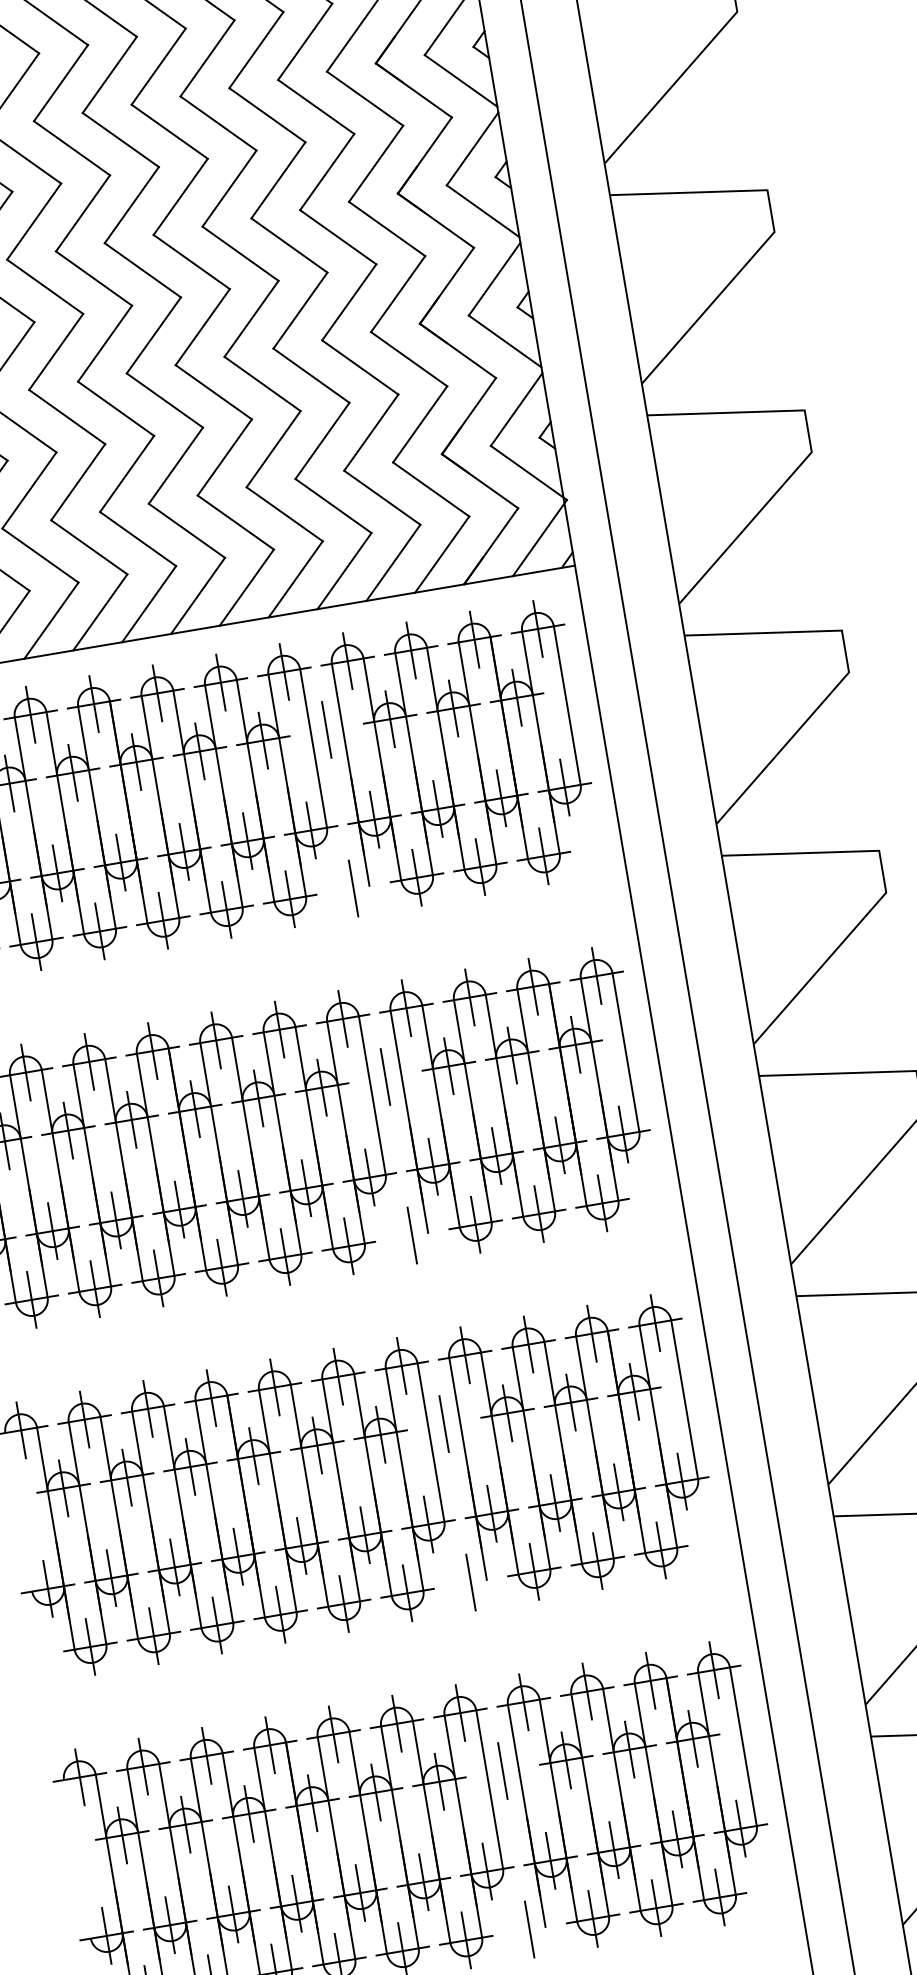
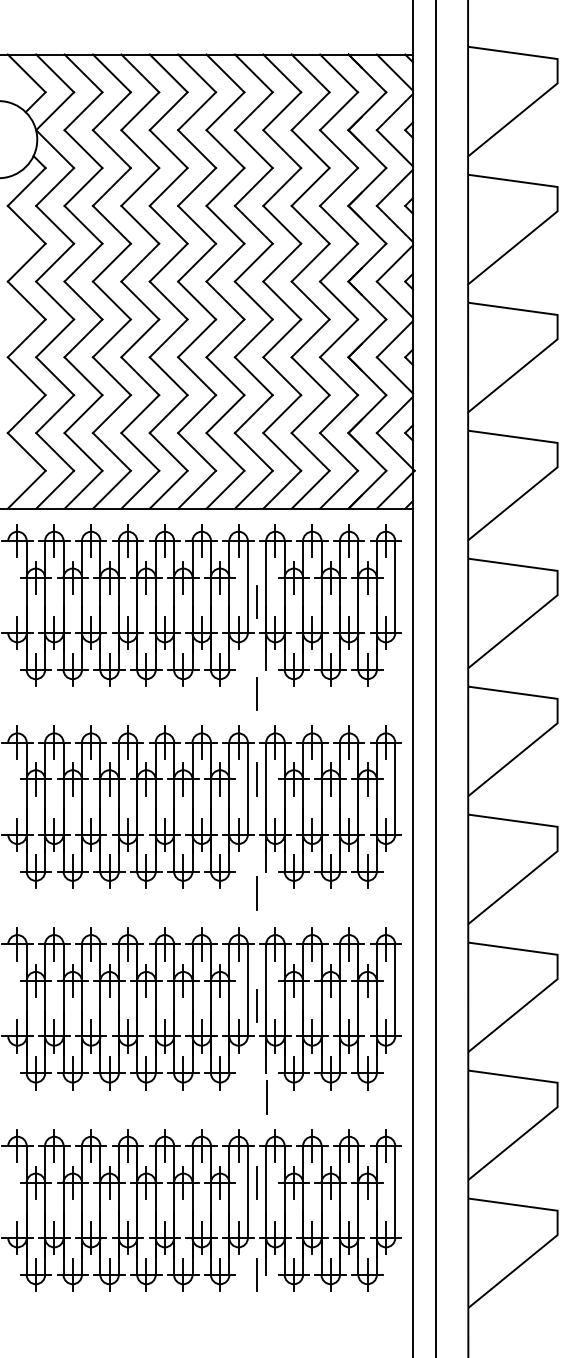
line: (325, 729) -> (256, 601), moved
line: (352, 887) -> (256, 693), moved
line: (411, 1235) -> (256, 893), moved
line: (443, 1423) -> (256, 1005), moved
line: (470, 1583) -> (266, 1097), moved

